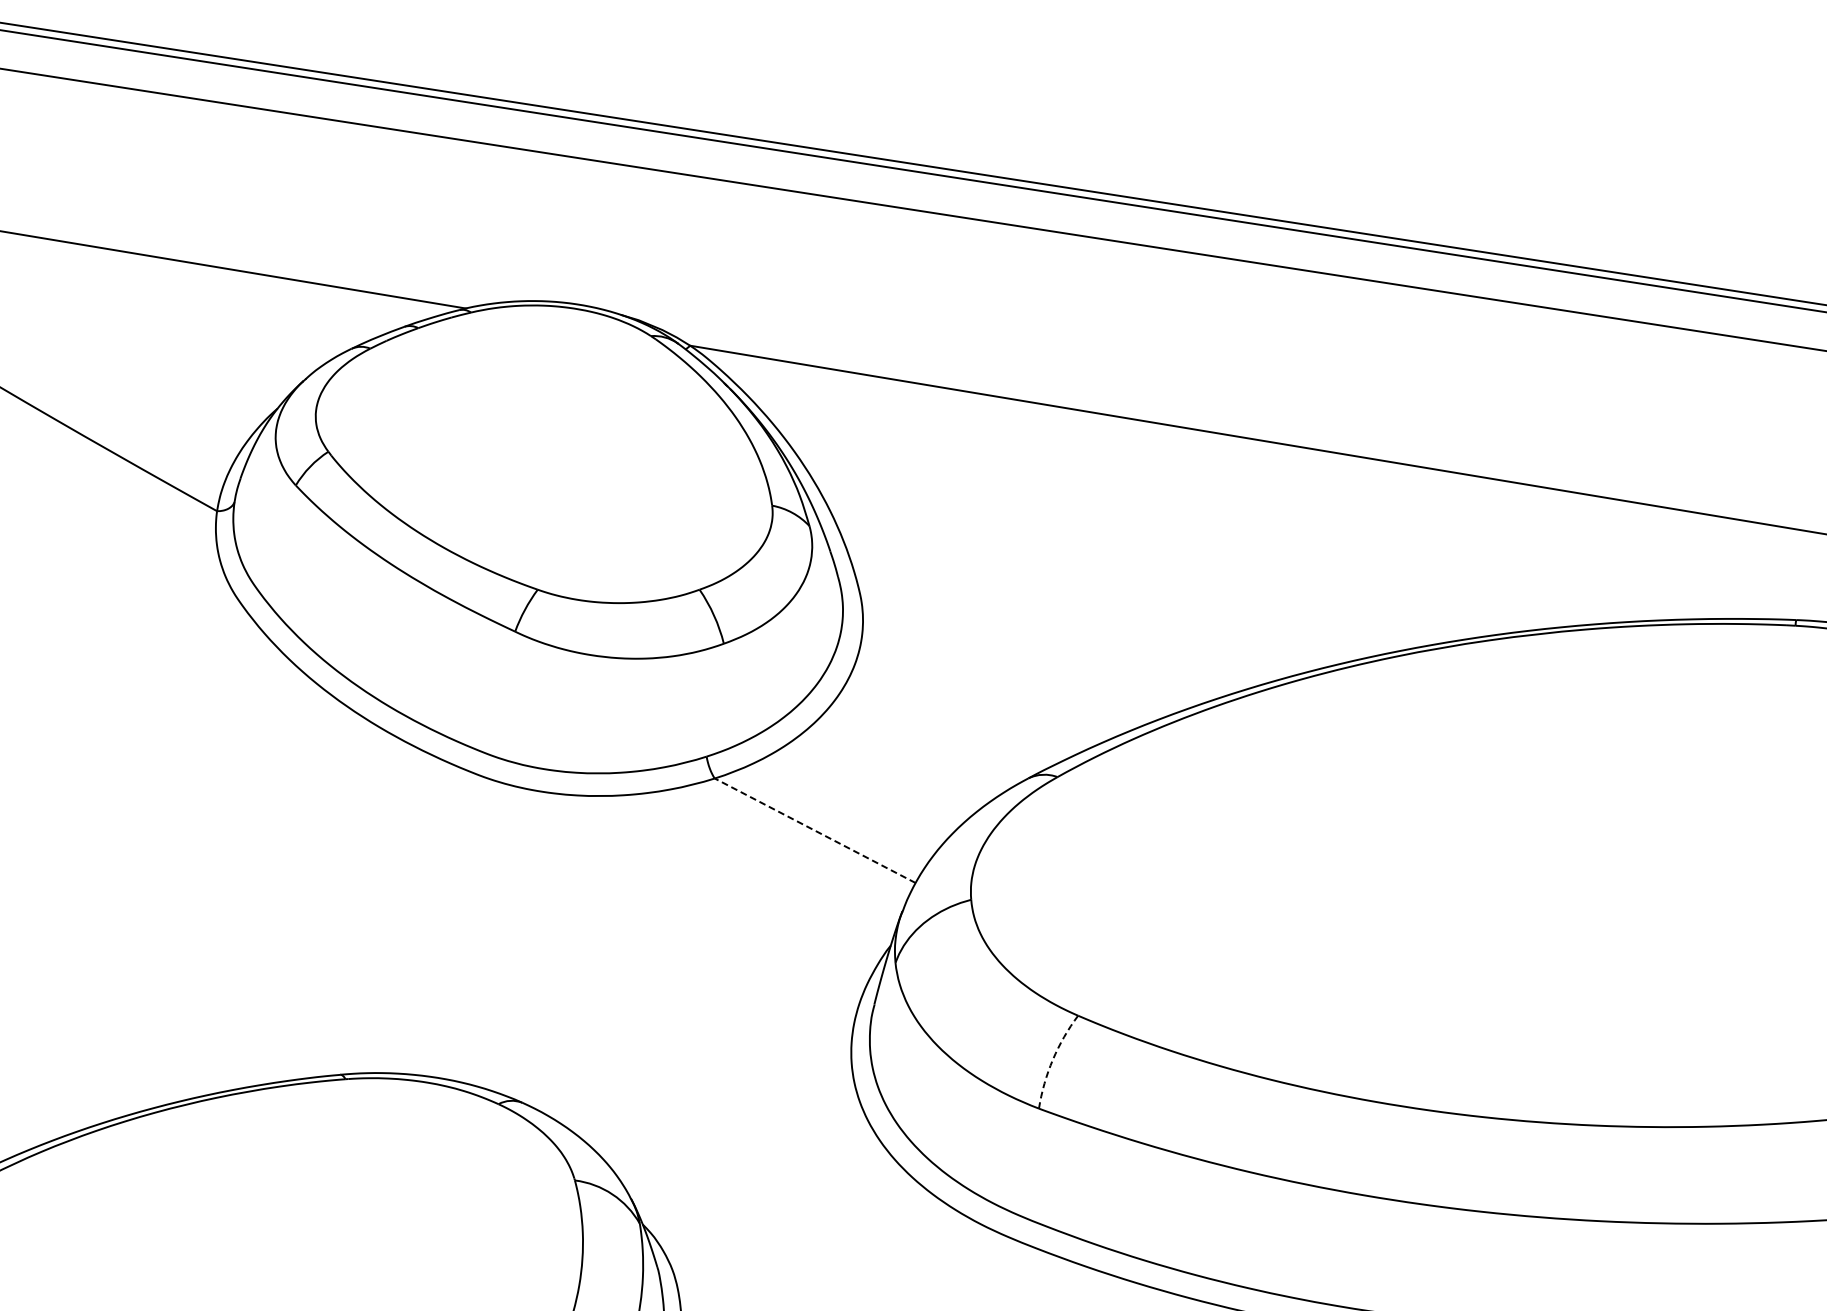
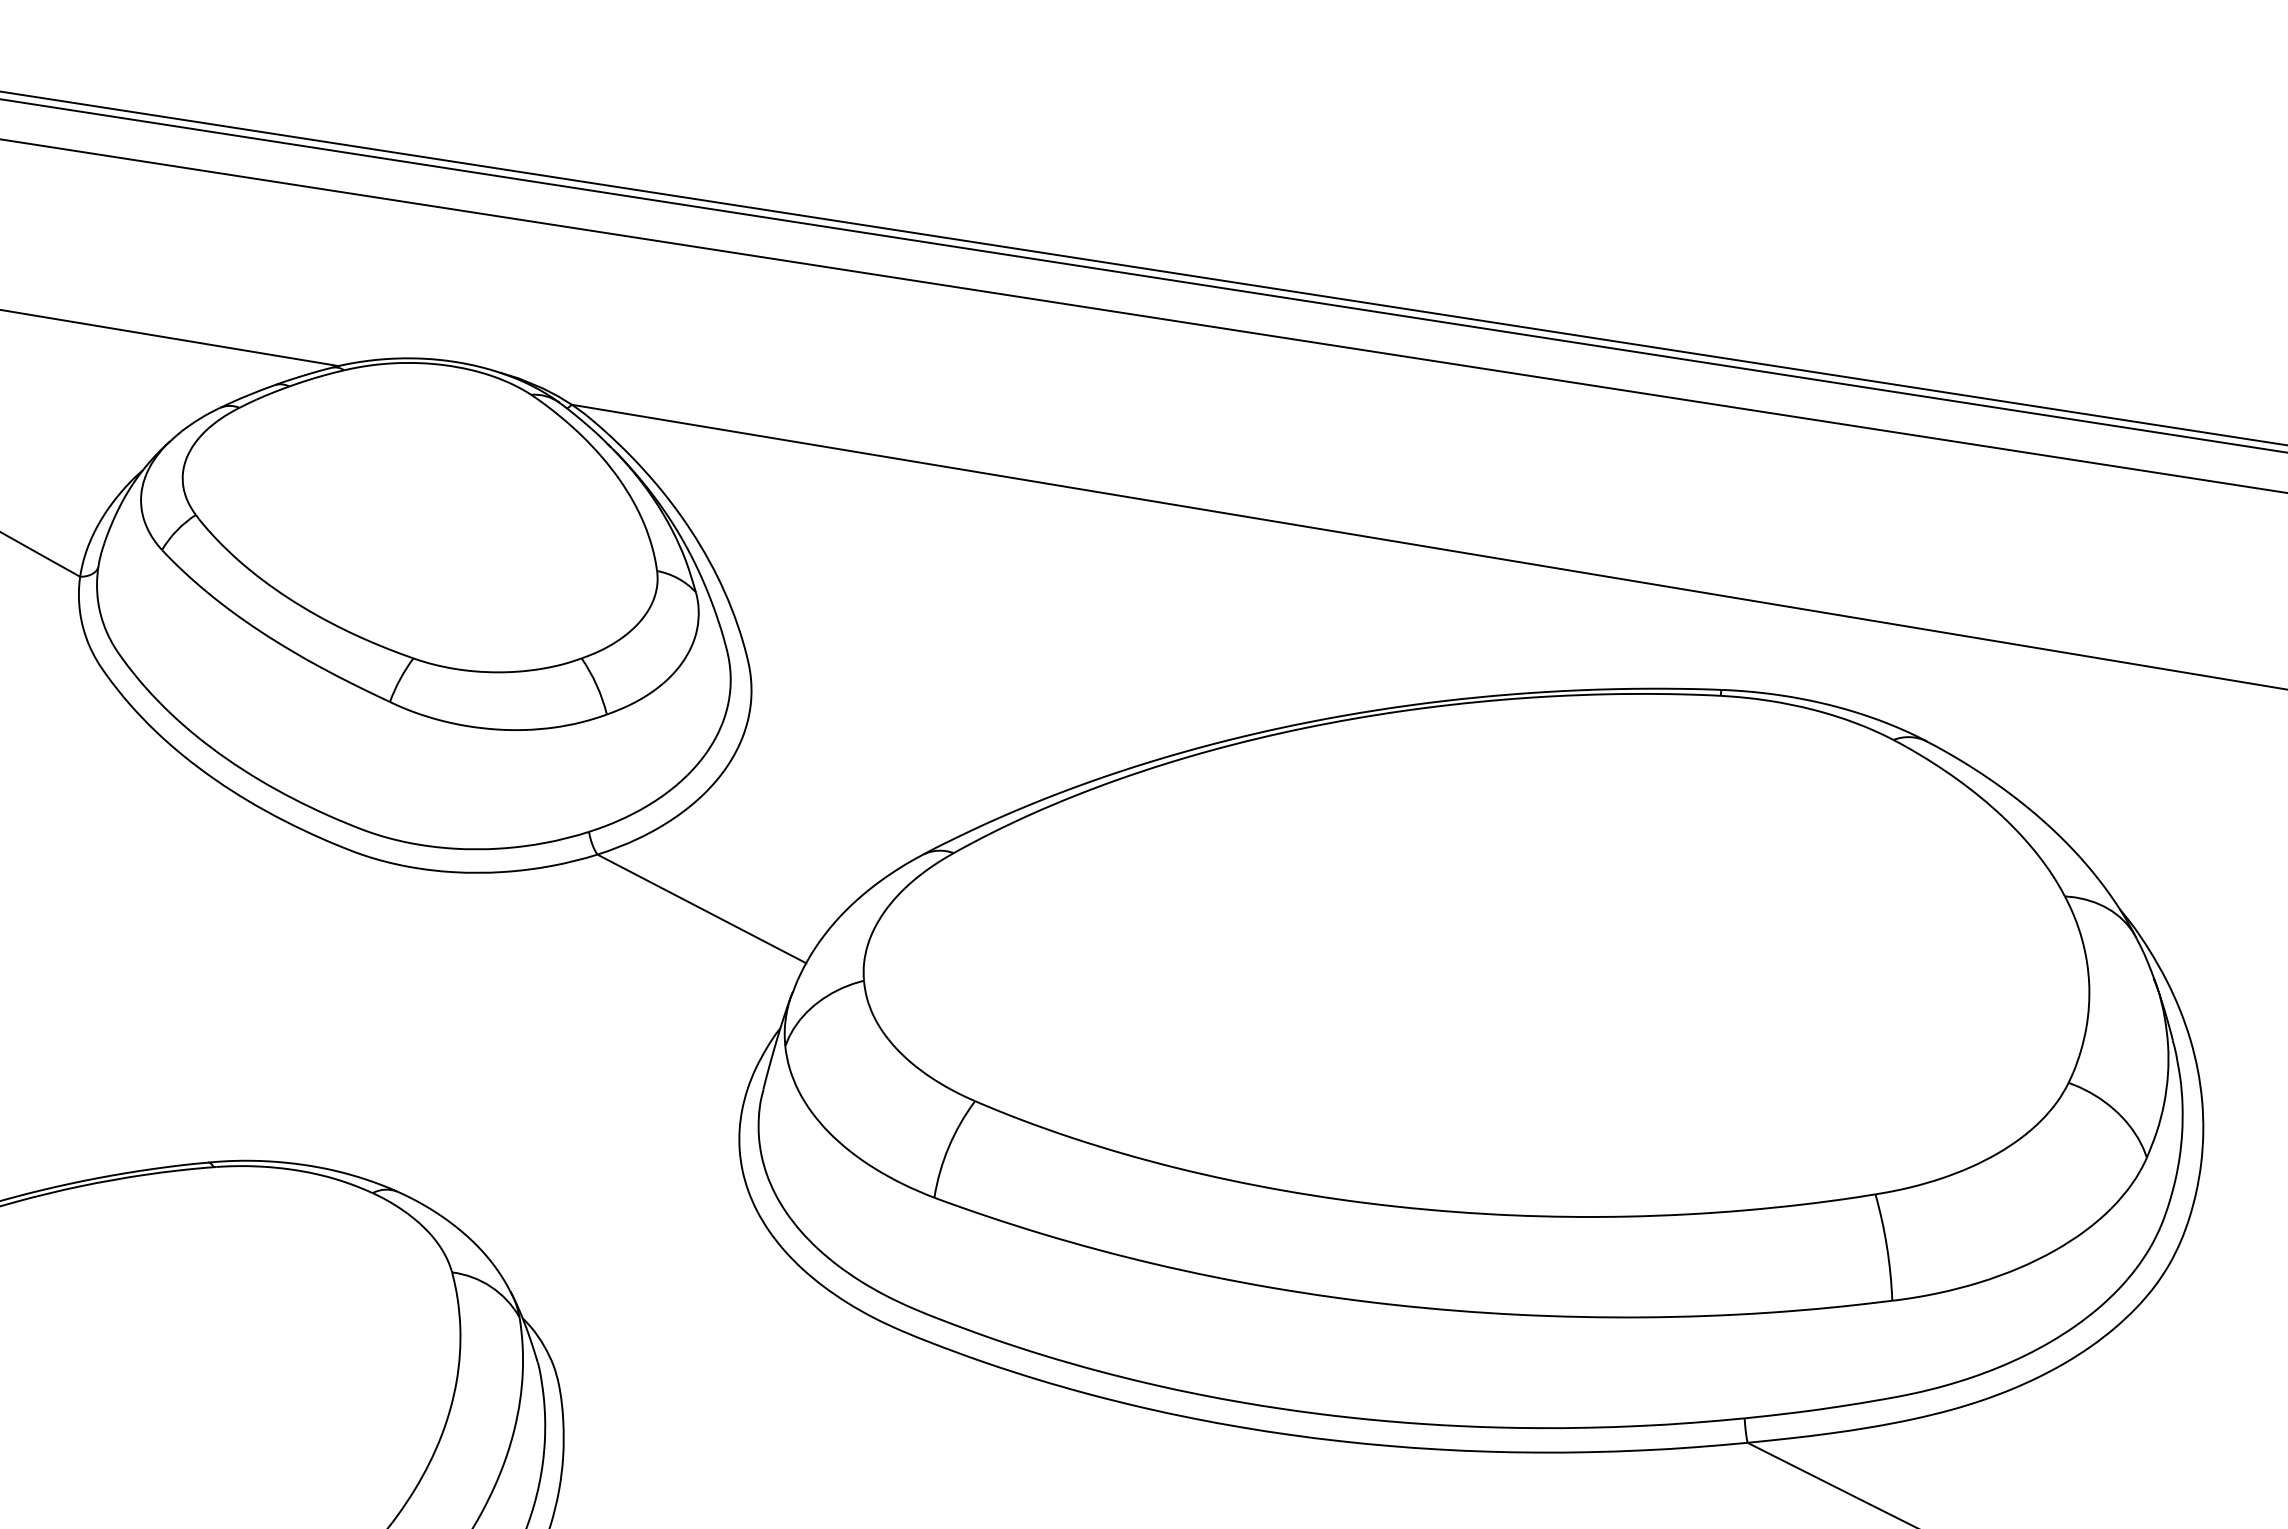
line: (814, 830) -> (701, 908), dashed -> solid
arc: (1052, 1059) -> (948, 1146), dashed -> solid

